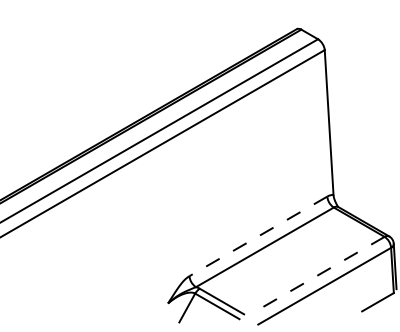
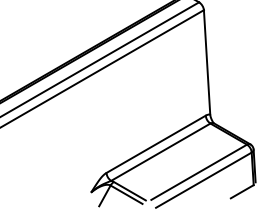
line: (258, 236) -> (156, 144), dashed -> solid
line: (318, 275) -> (199, 172), dashed -> solid

